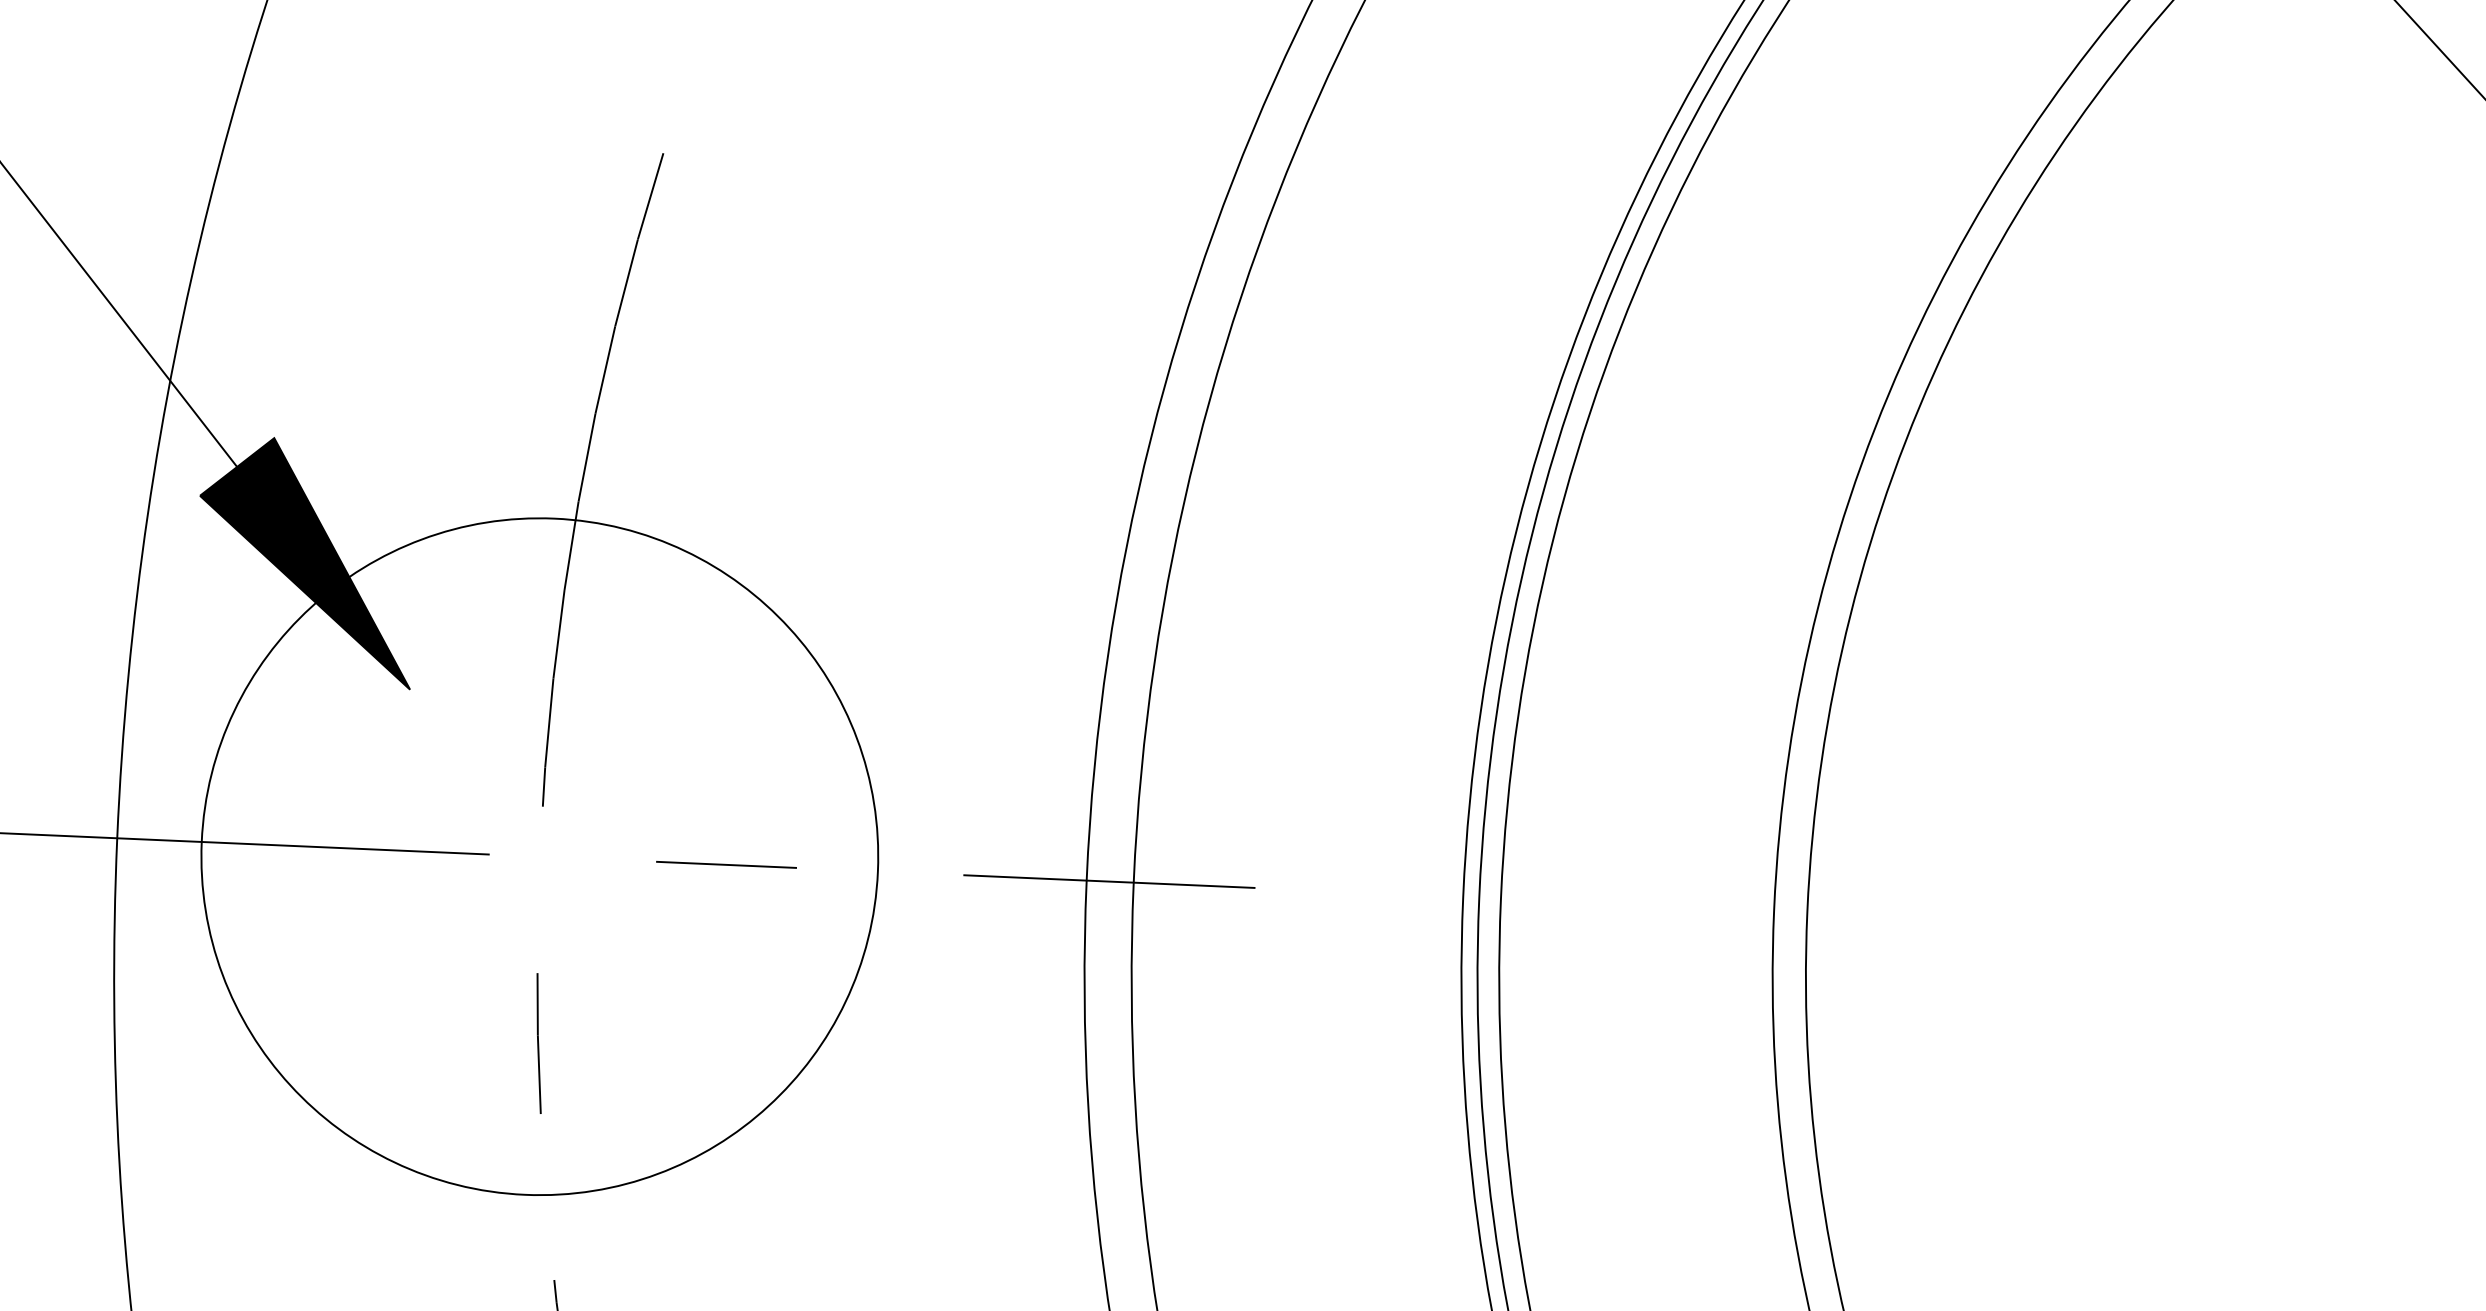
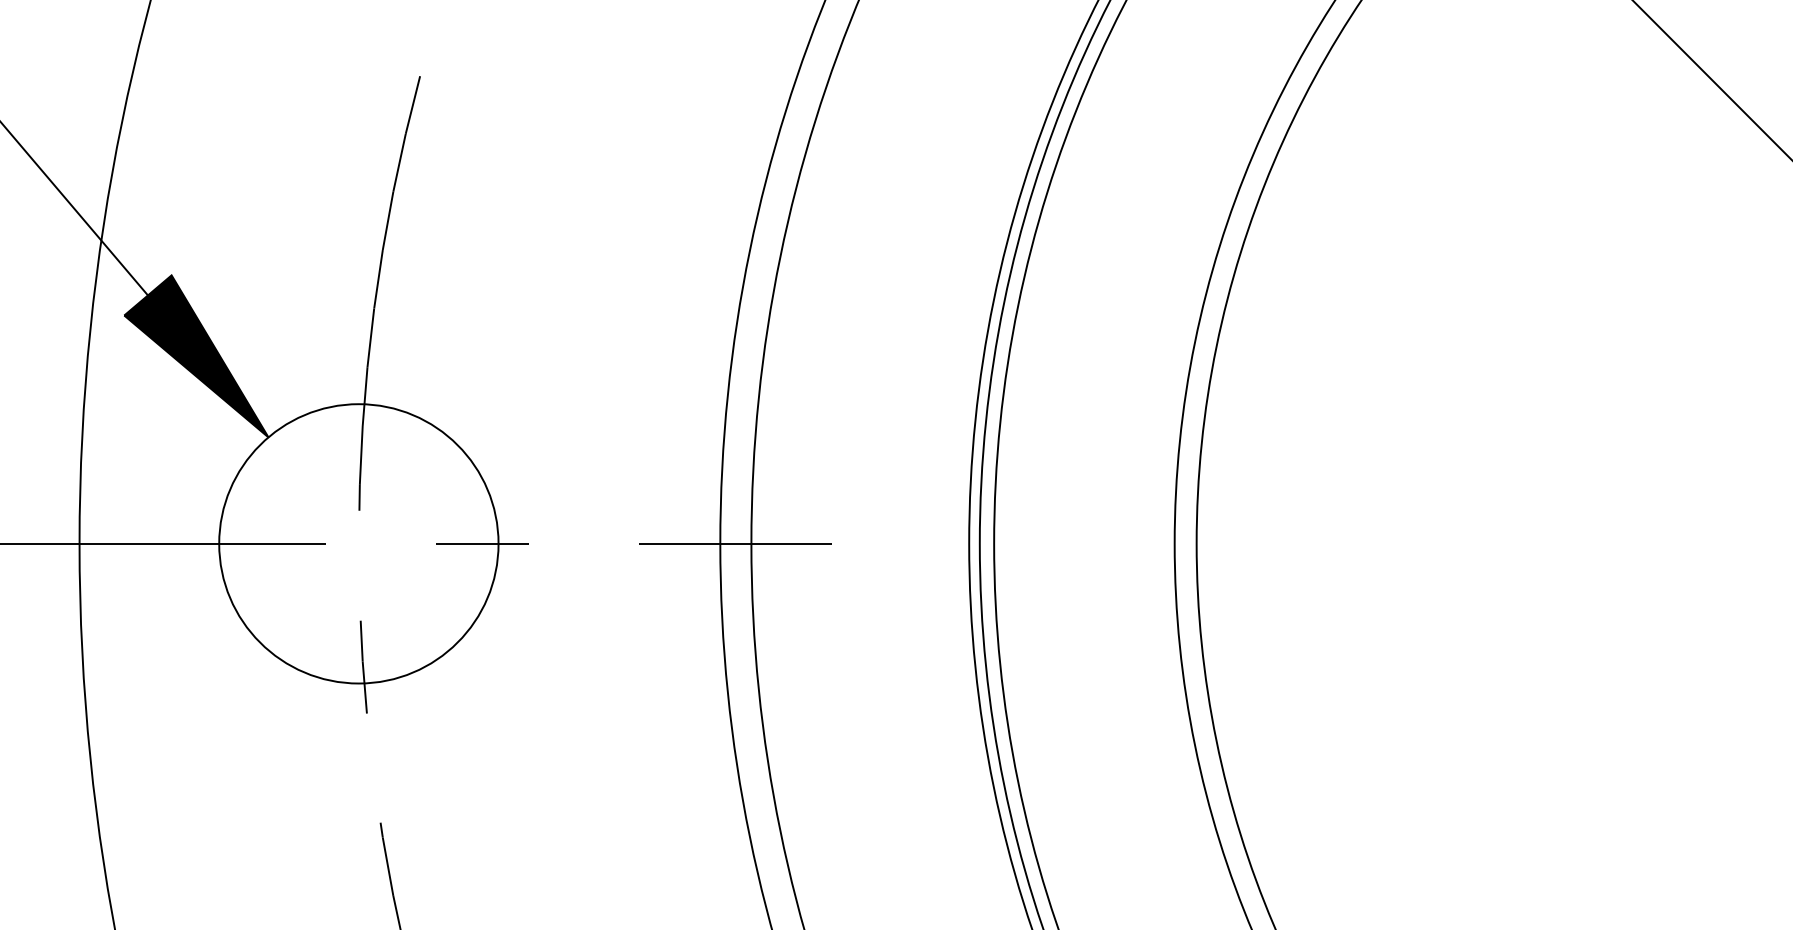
circle: (539, 856) -> (358, 543), size x0.62

